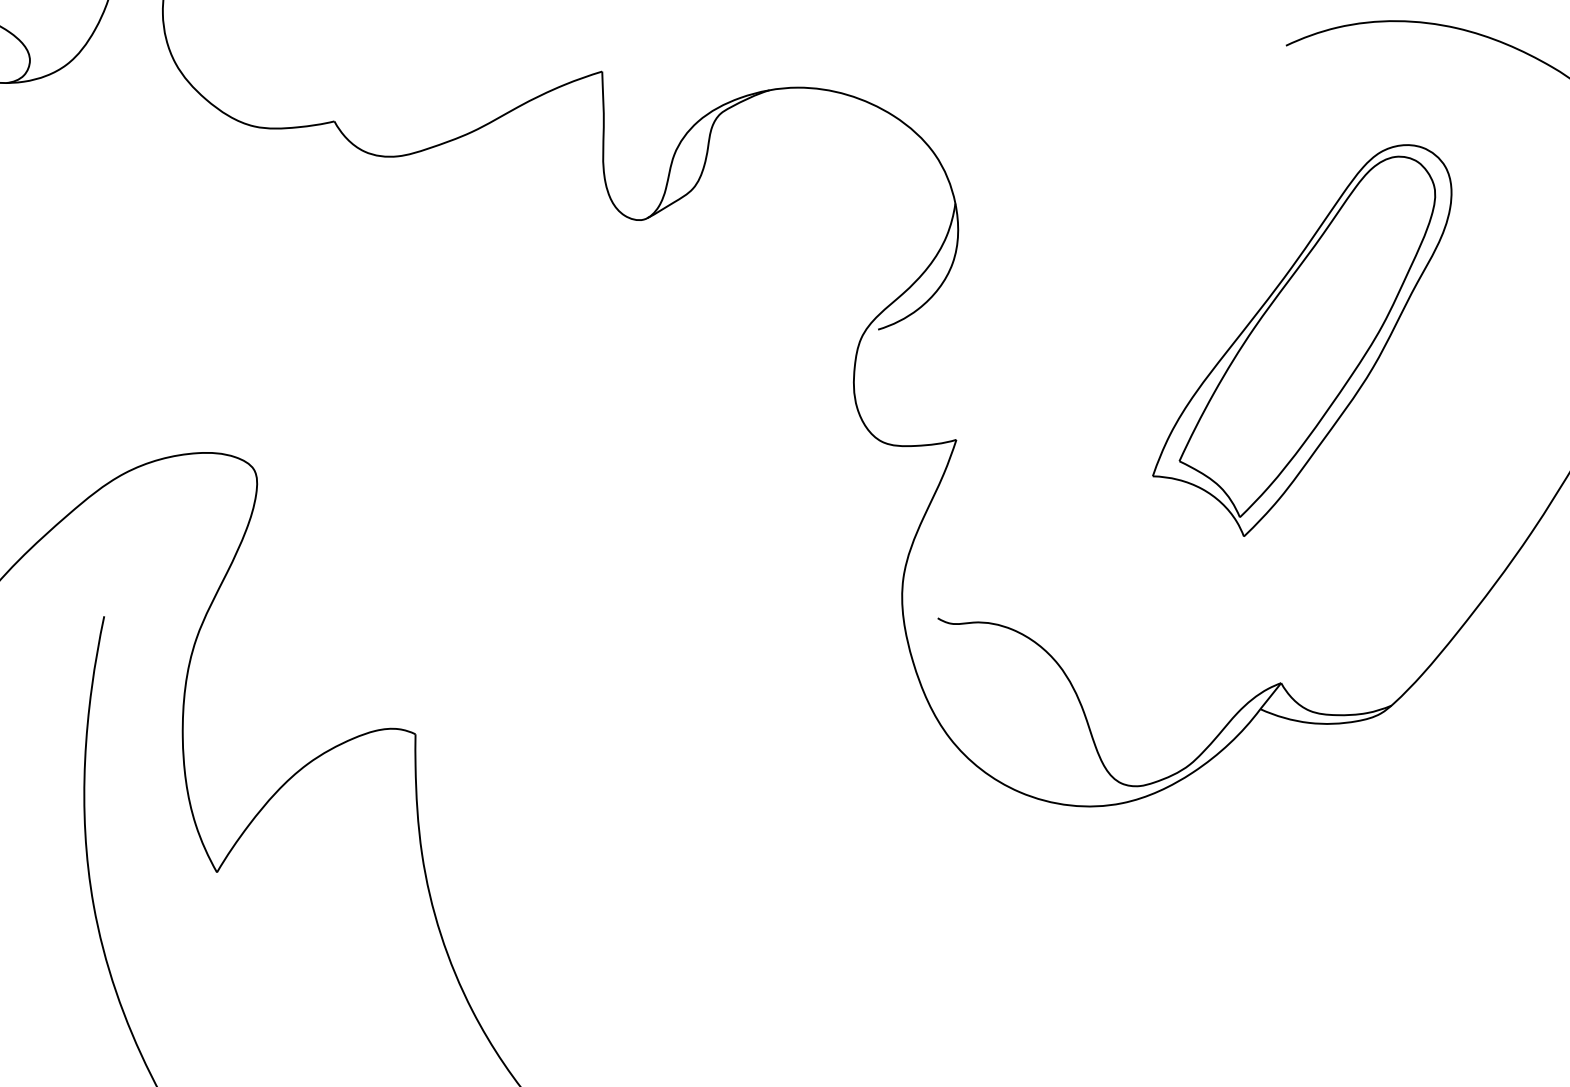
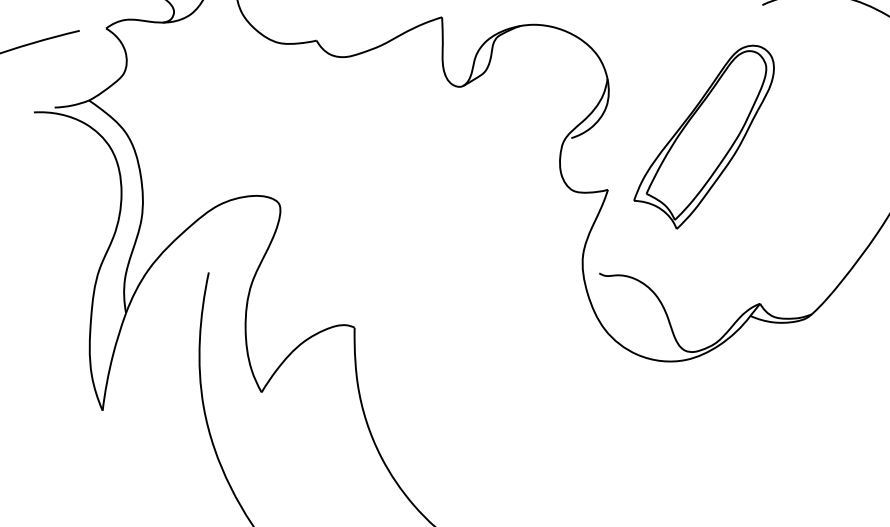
part: (1301, 338) -> (703, 136), moved

